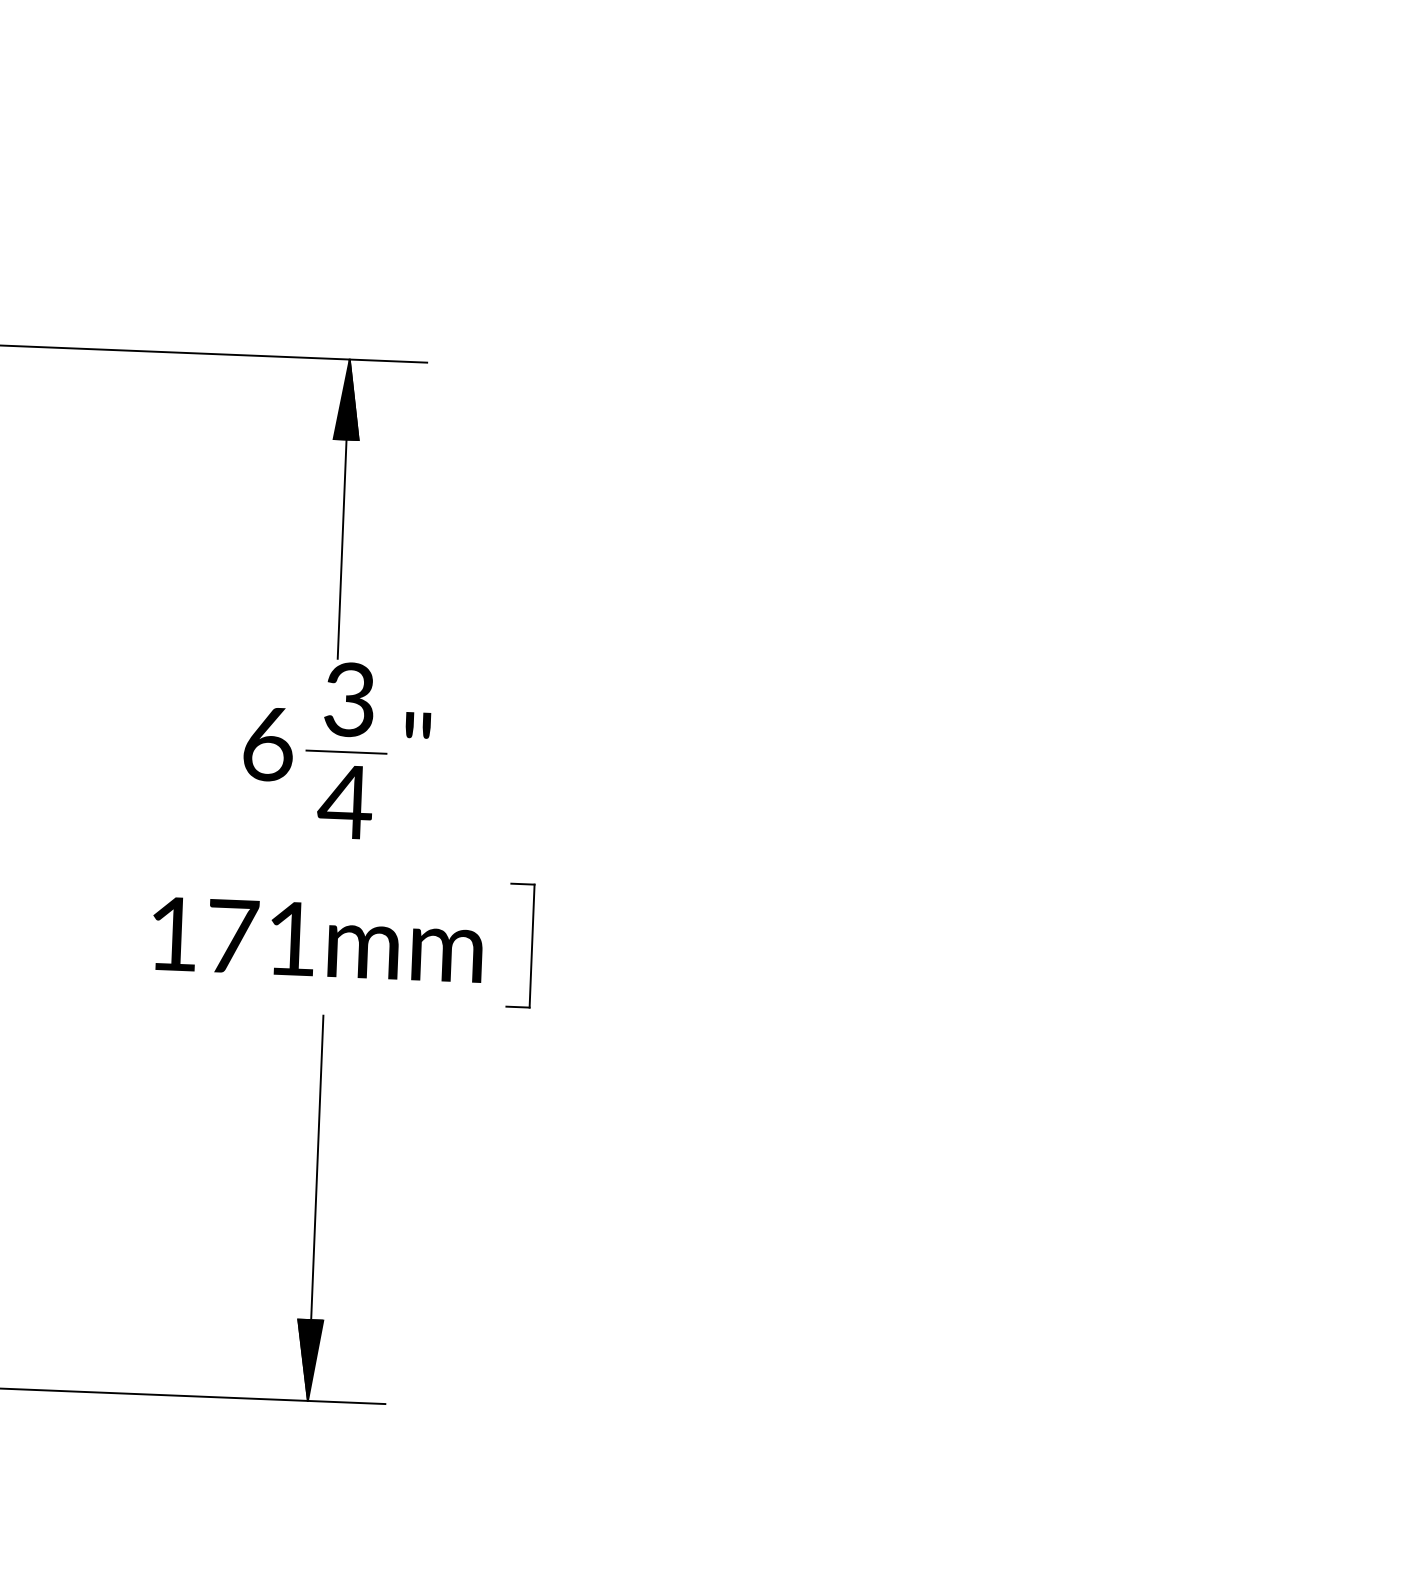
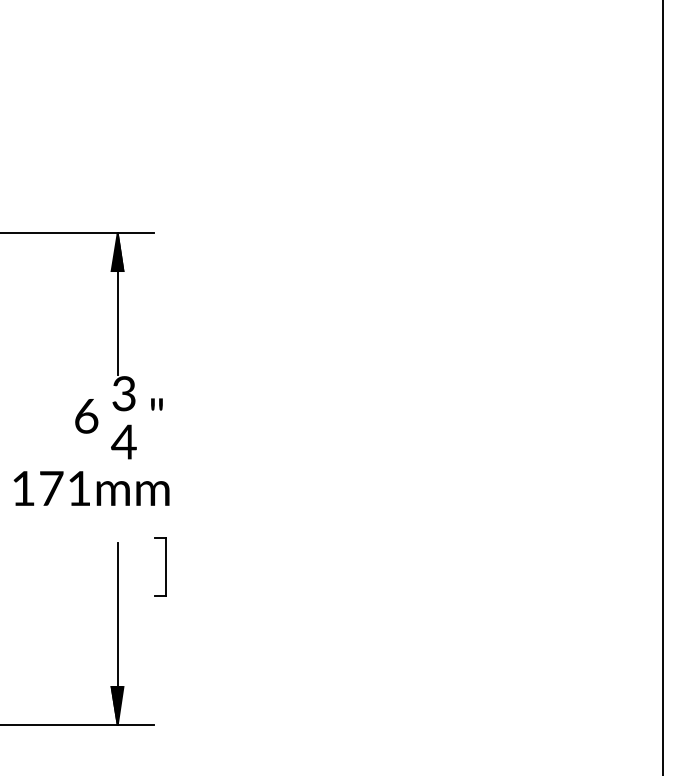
line: (346, 752) -> (123, 418), removed
text: (317, 939) -> (91, 488), moved
part: (520, 943) -> (160, 566), moved

